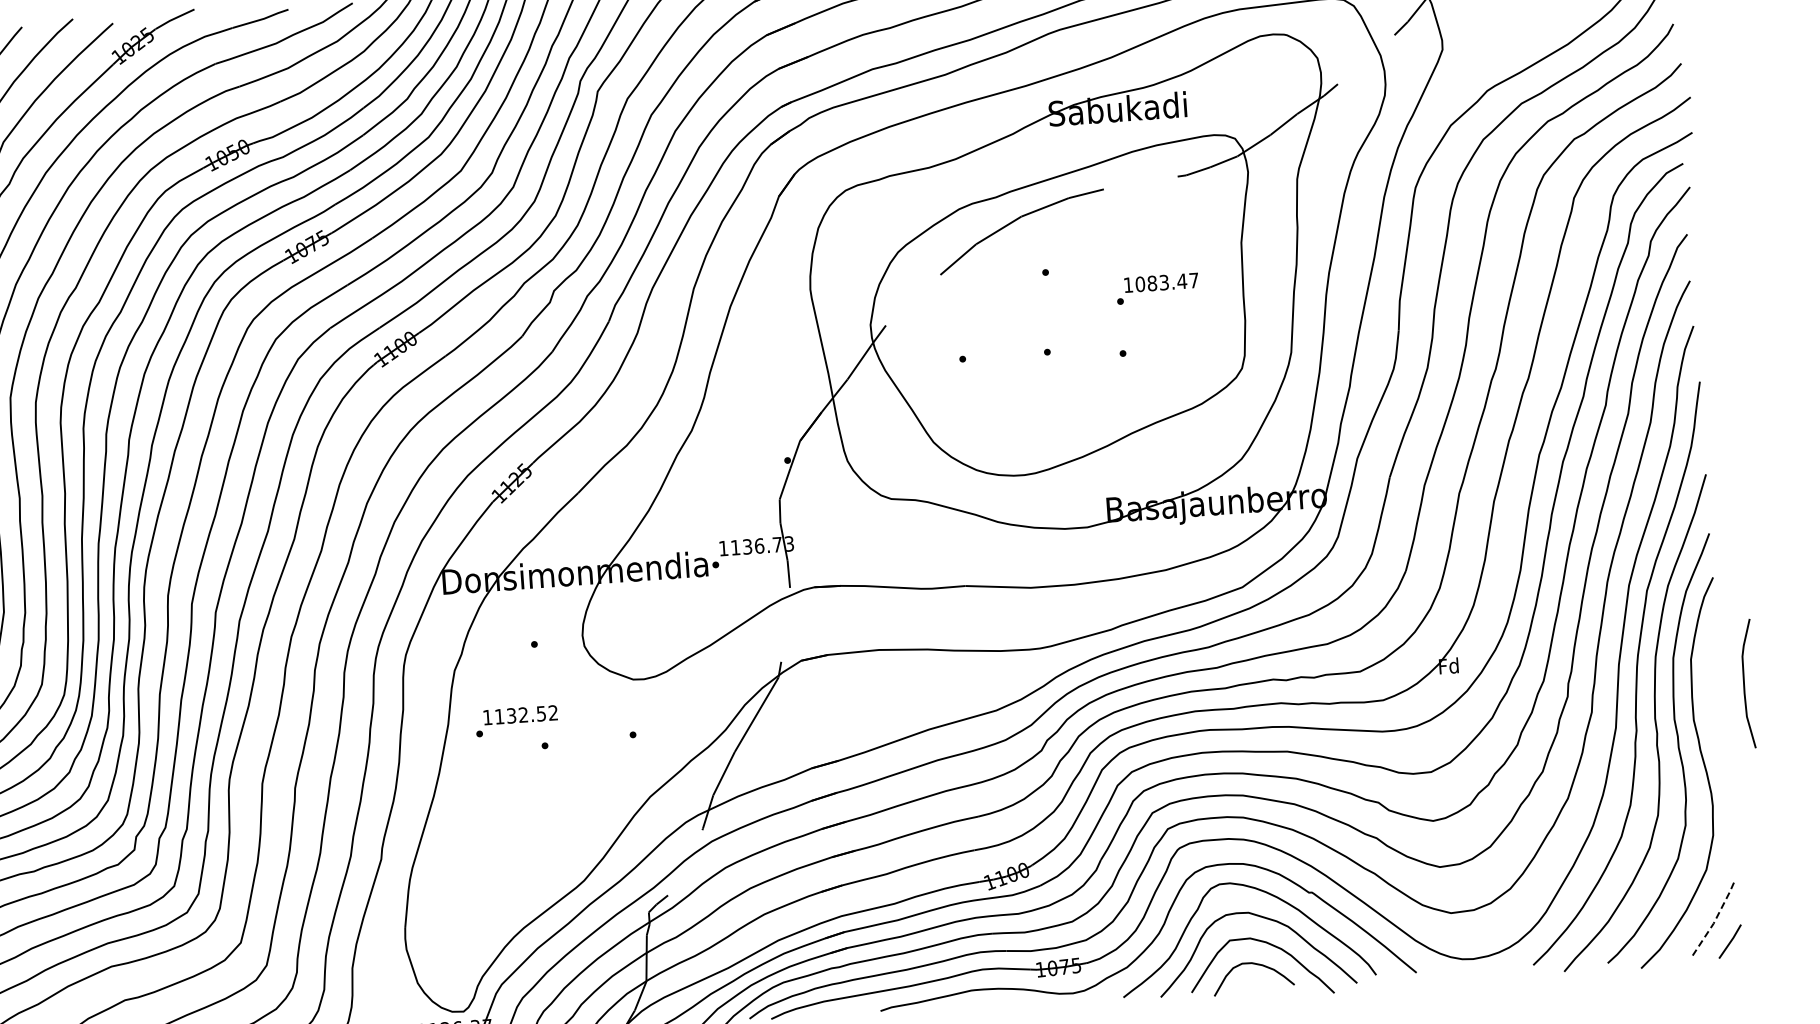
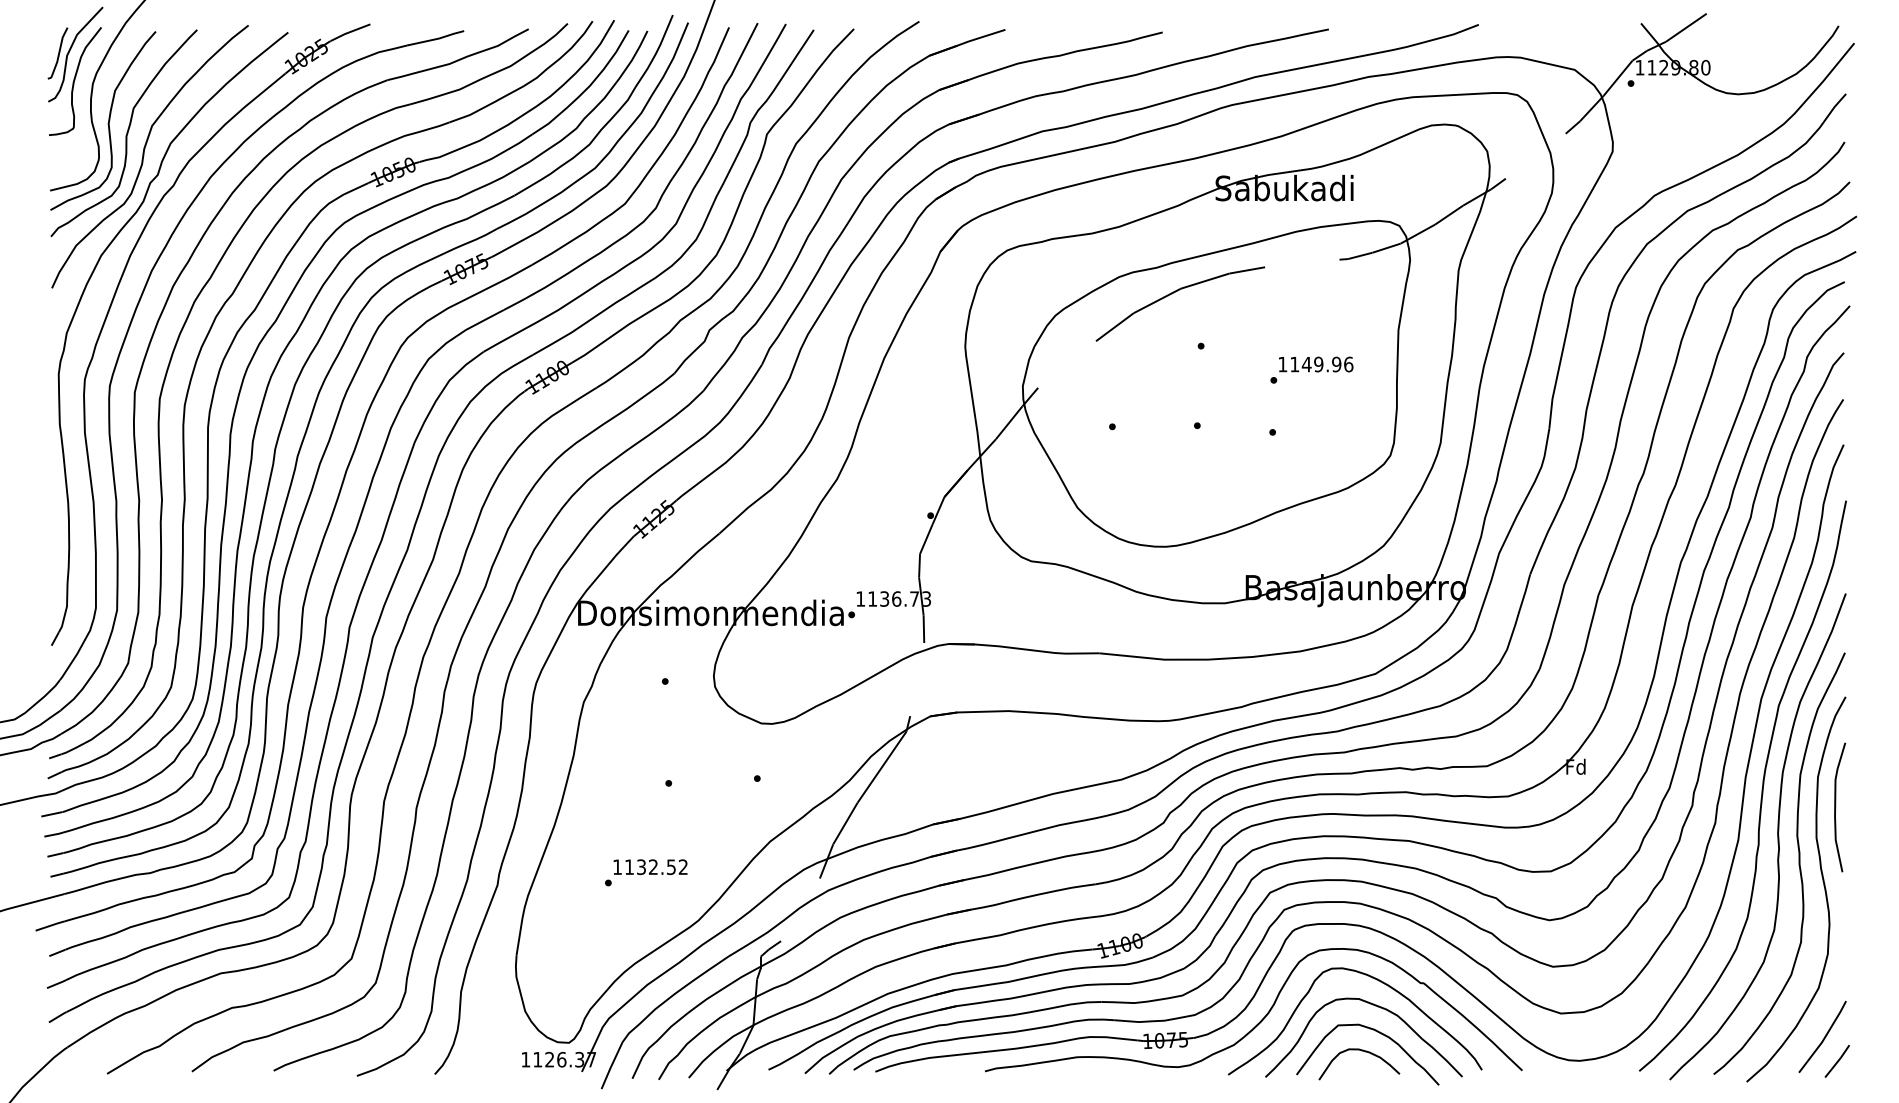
text: (1166, 282) -> (1321, 364), 1083.47 -> 1149.96
curve: (1745, 684) -> (1836, 807), moved
text: (516, 720) -> (646, 872), moved
line: (1715, 919) -> (1824, 1038), dashed -> solid

